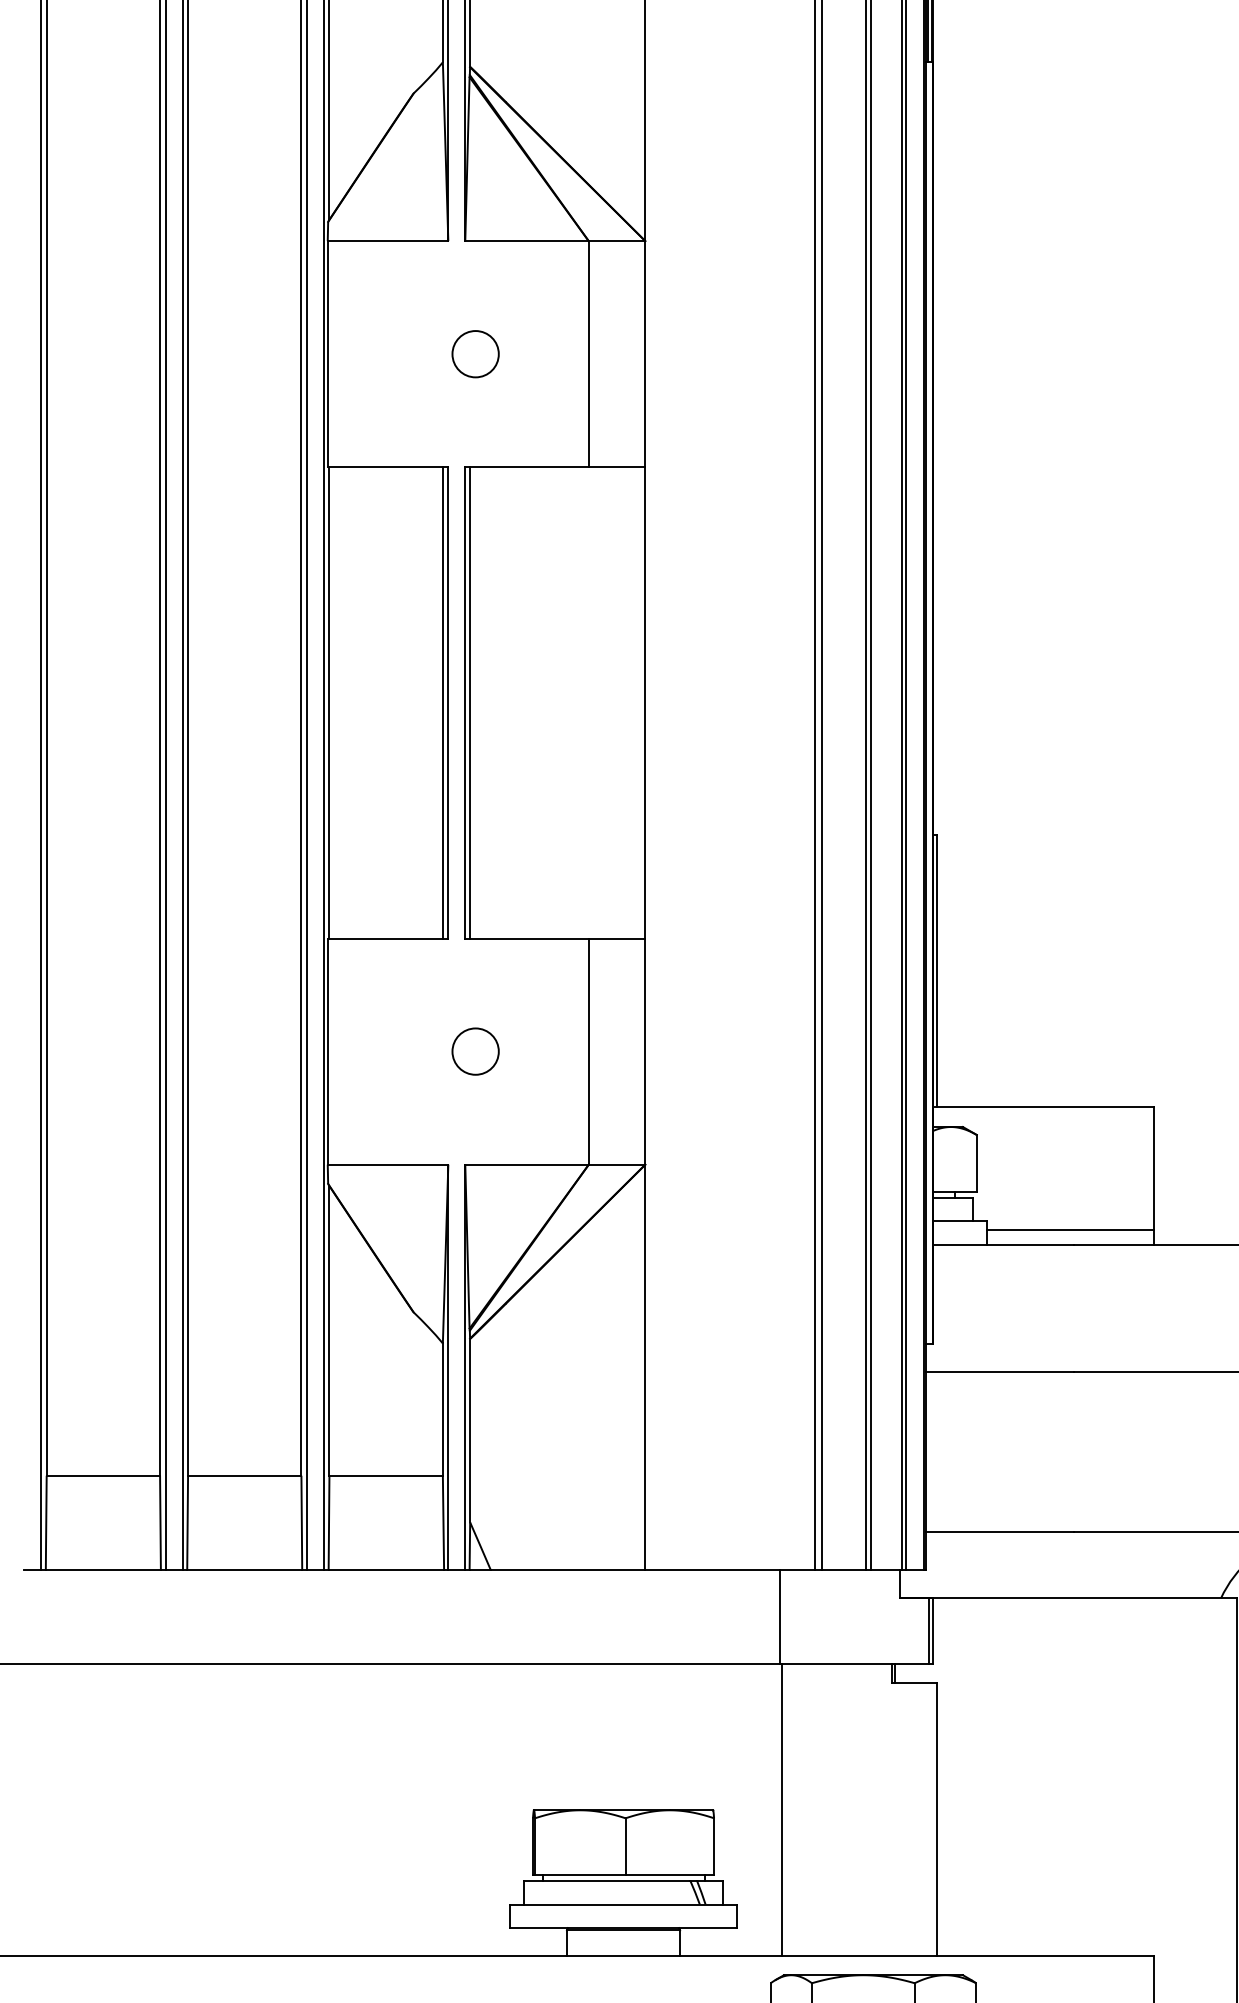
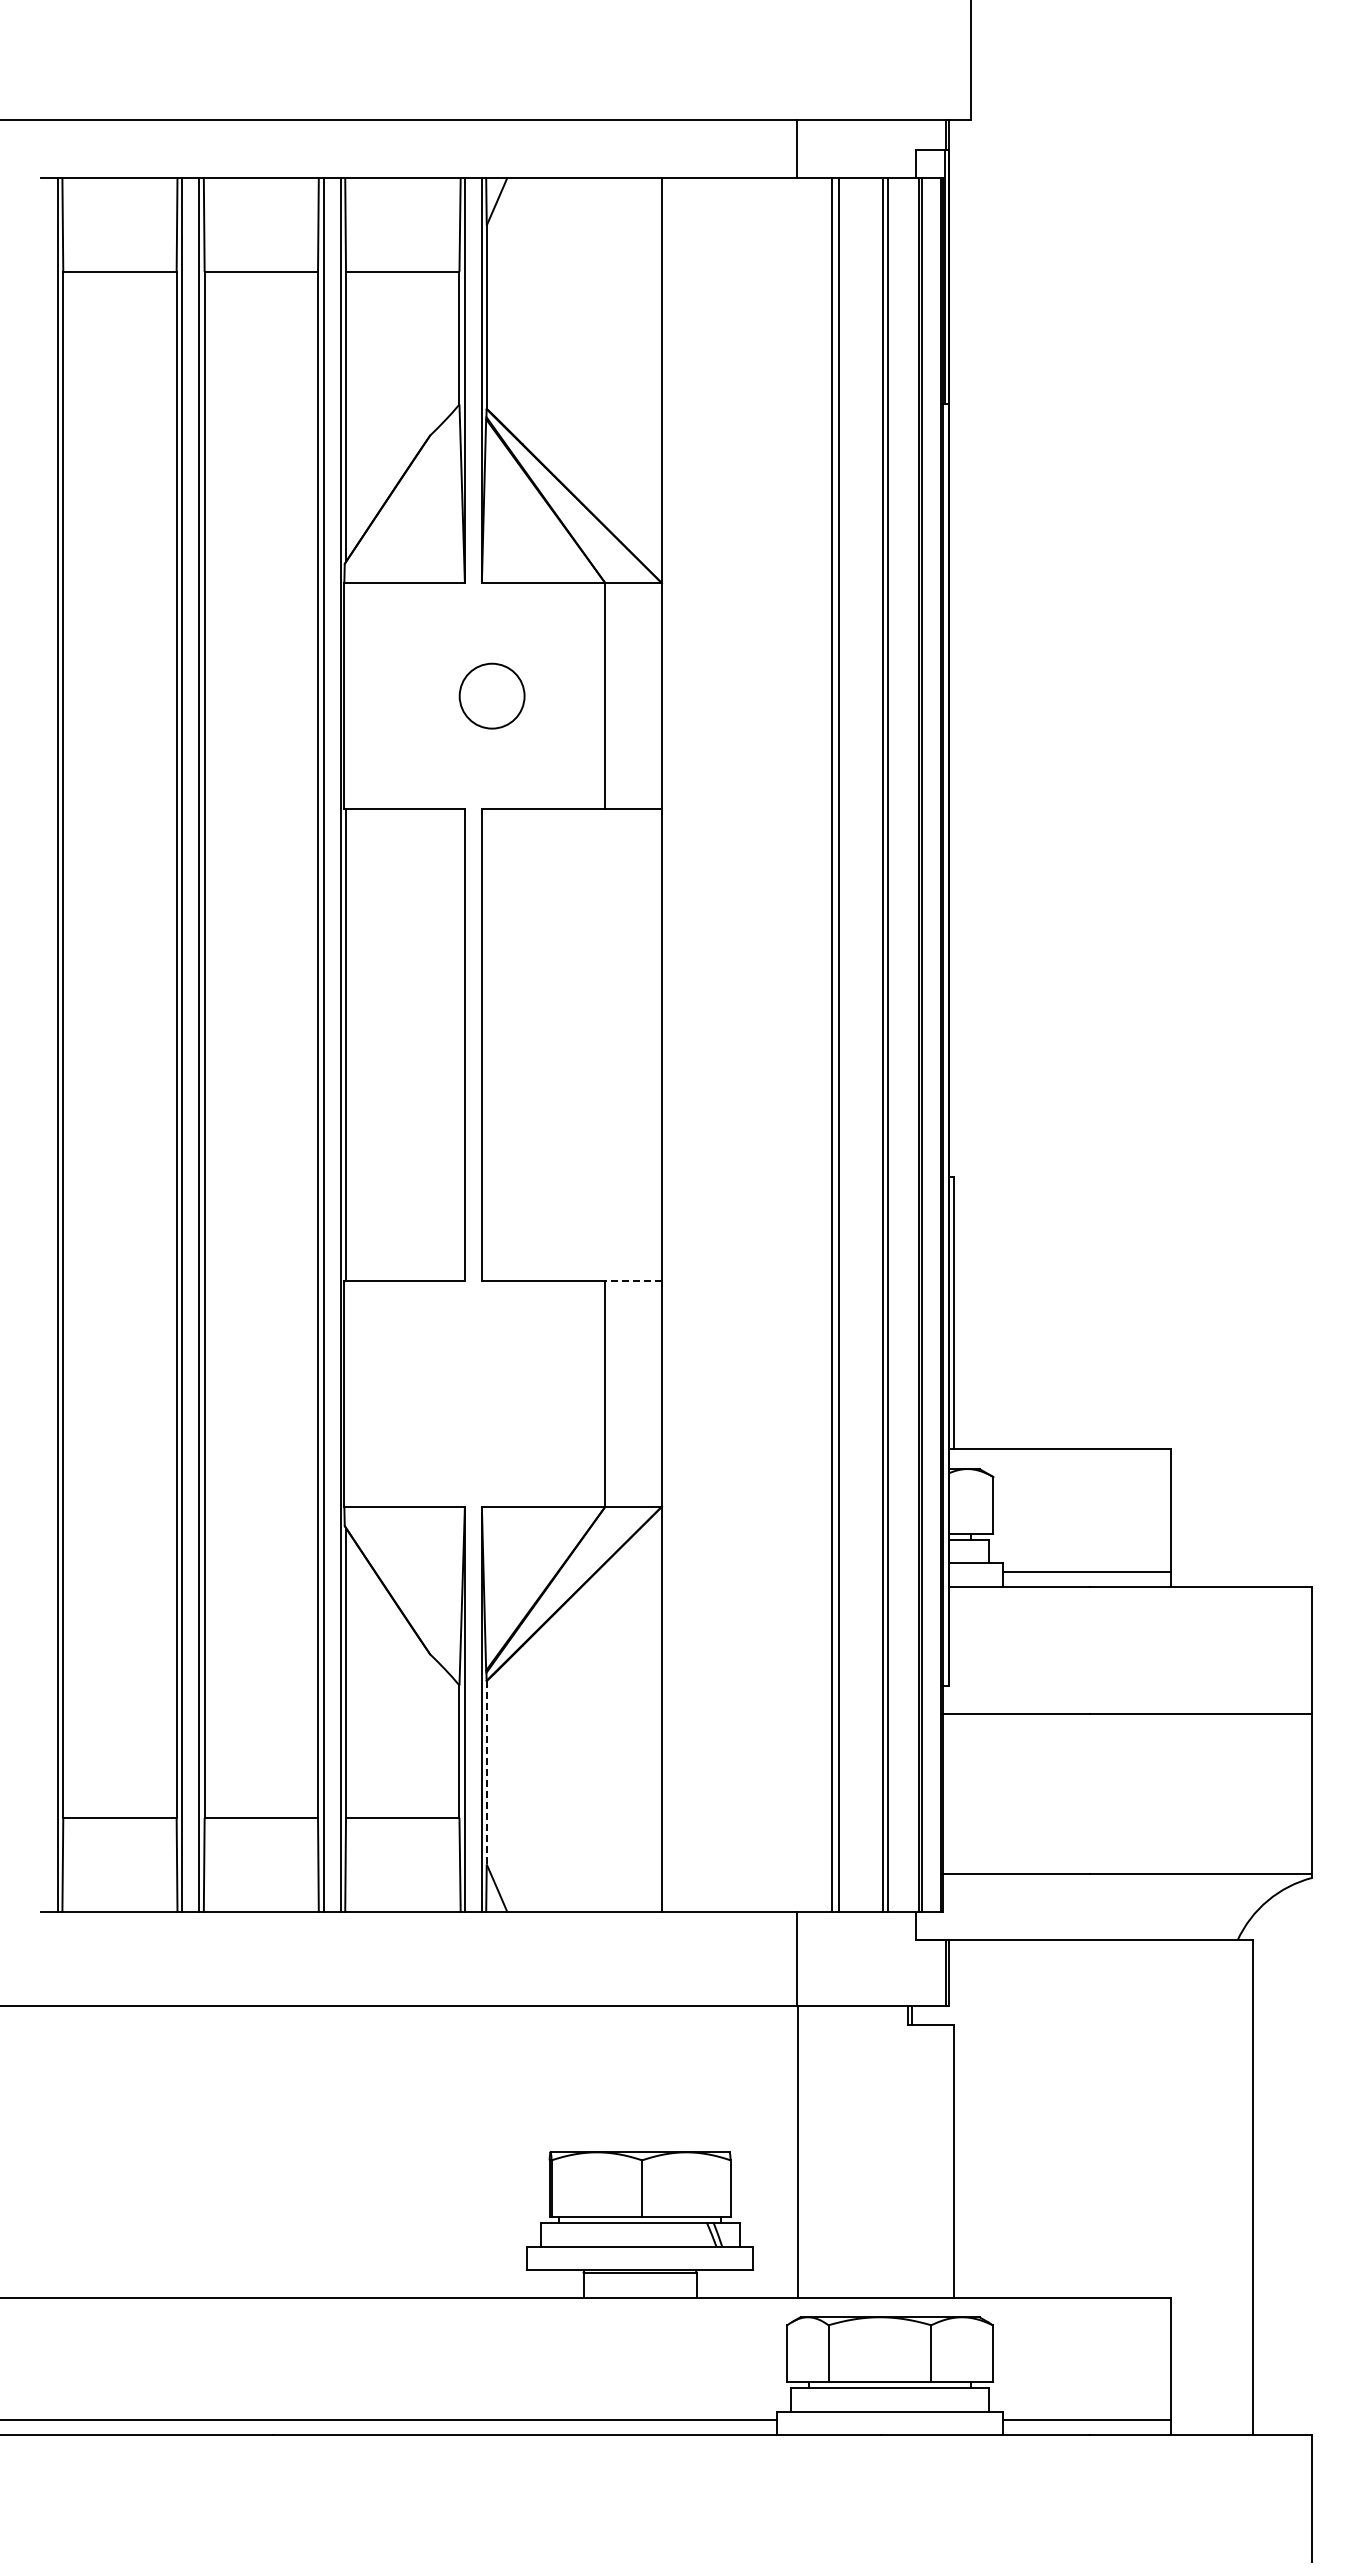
circle: (475, 354) -> (492, 696), size x1.4
line: (442, 702) -> (459, 1044), removed
line: (469, 702) -> (486, 1044), removed
line: (616, 938) -> (633, 1280), solid -> dashed
circle: (475, 1051) -> (492, 1393), removed
line: (469, 1430) -> (486, 1772), solid -> dashed

